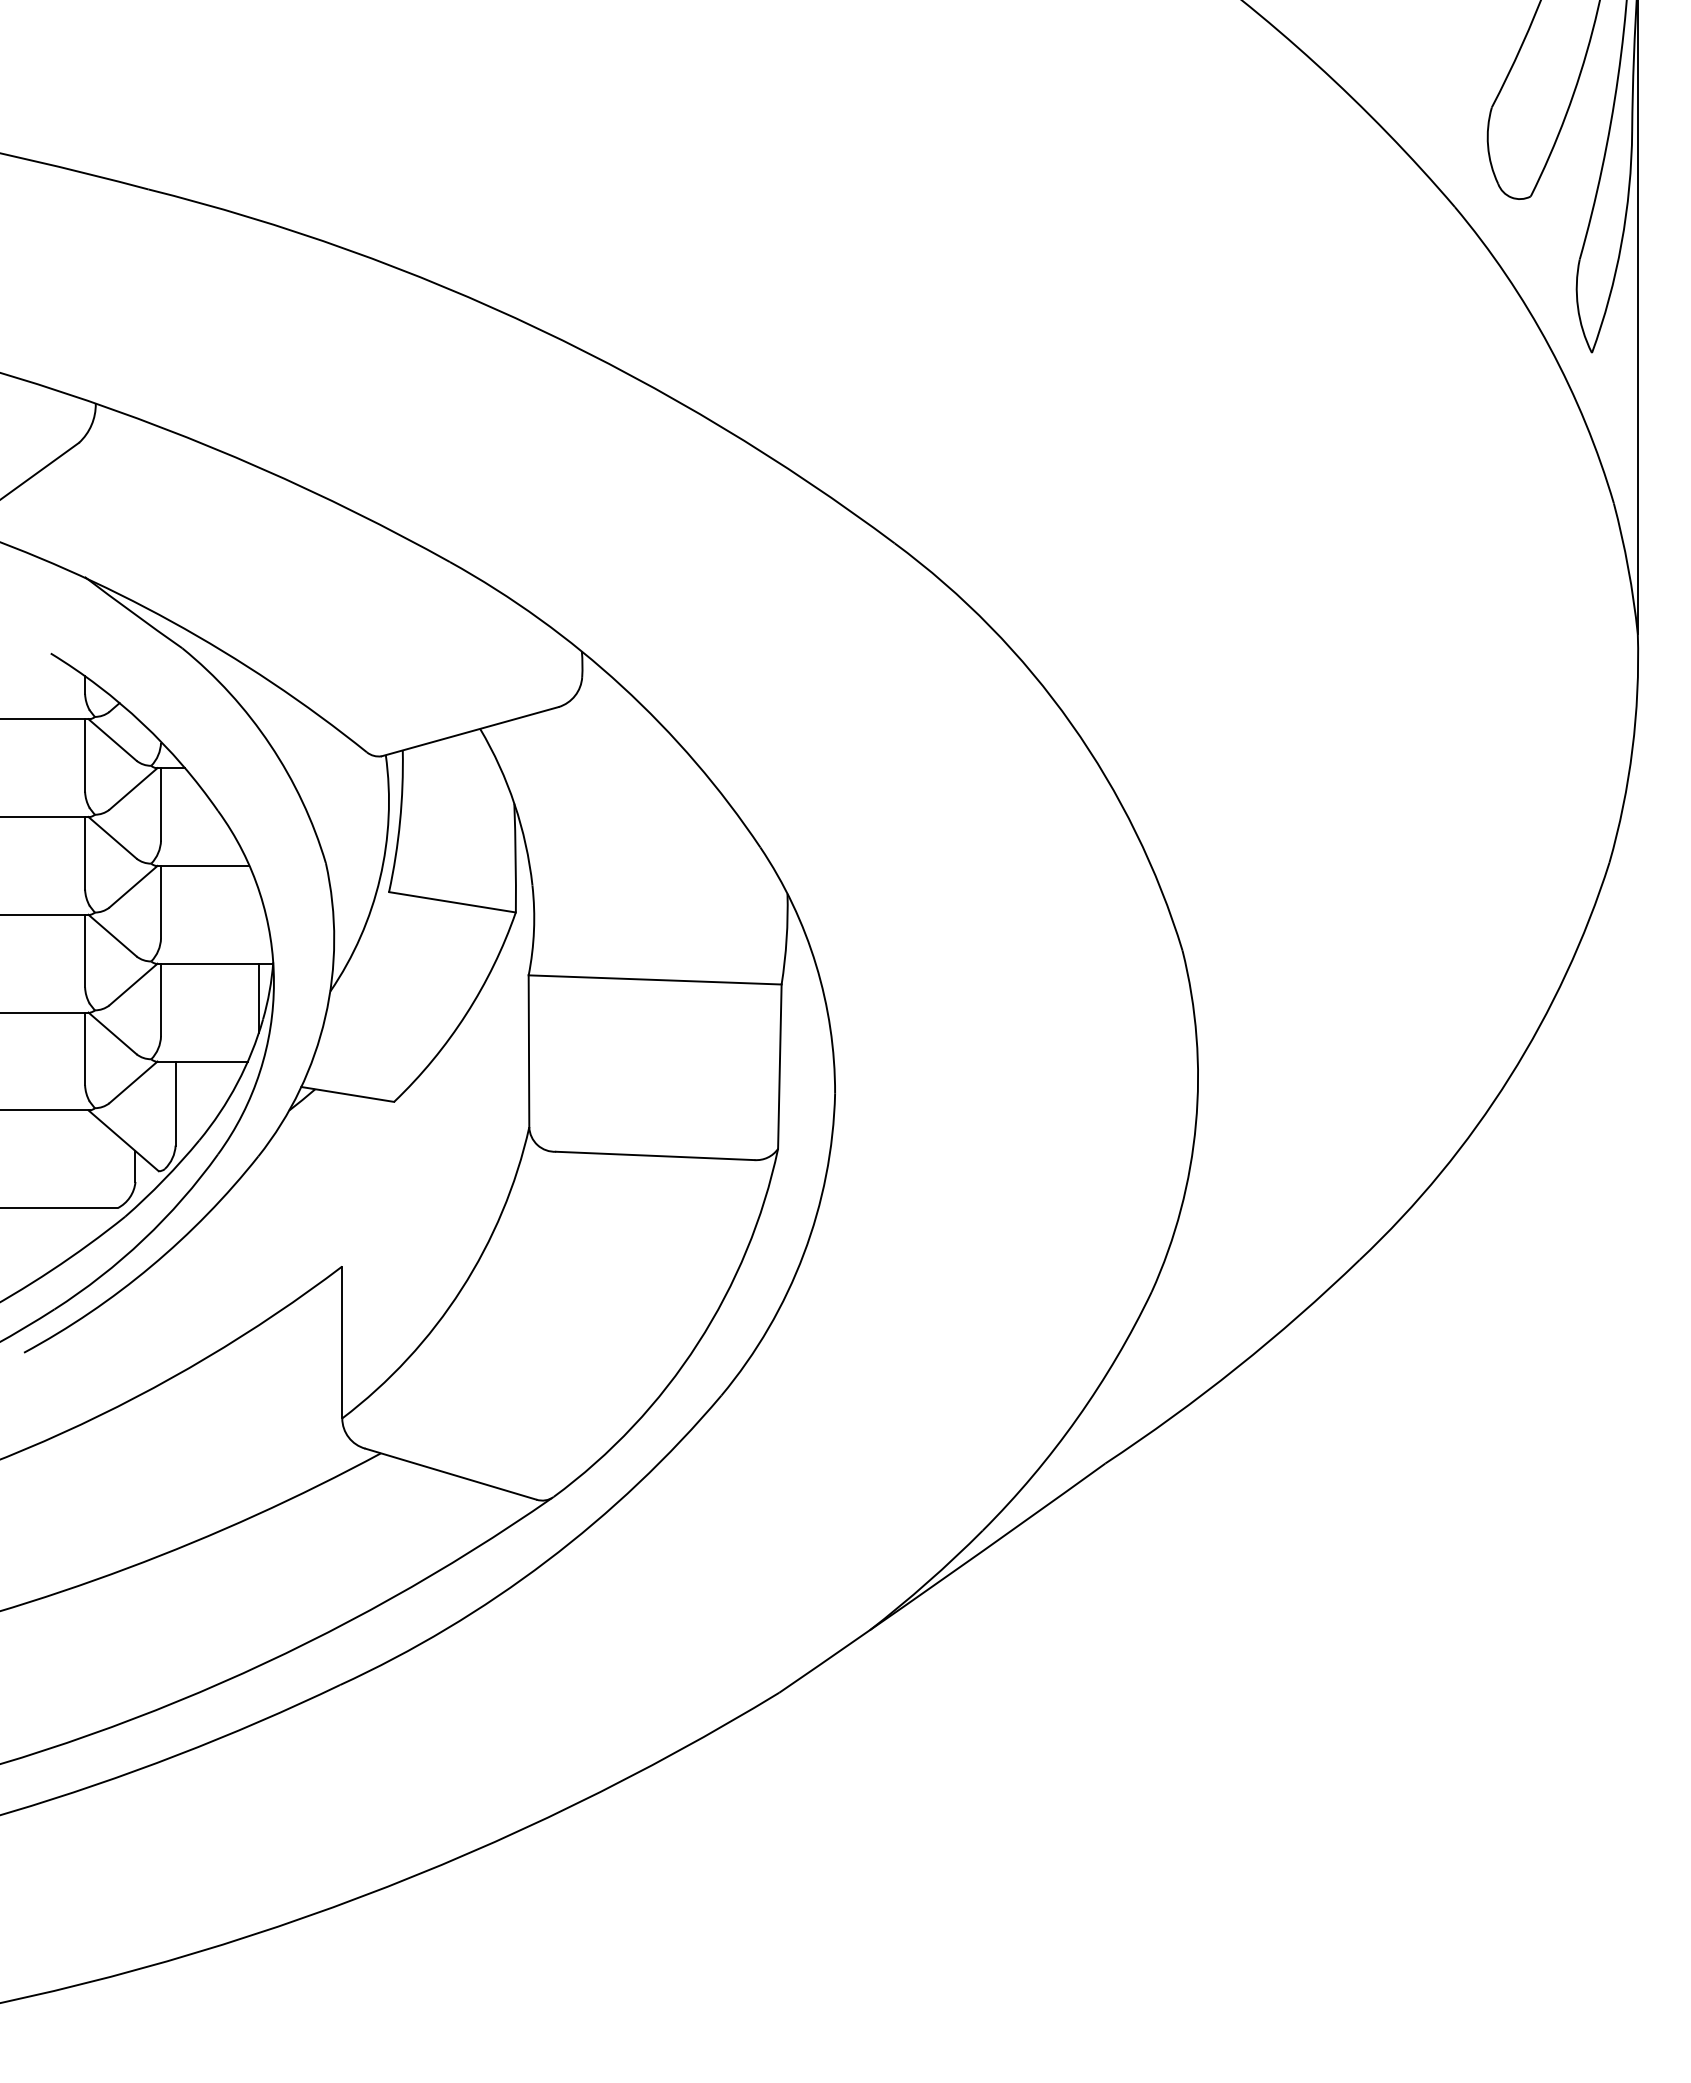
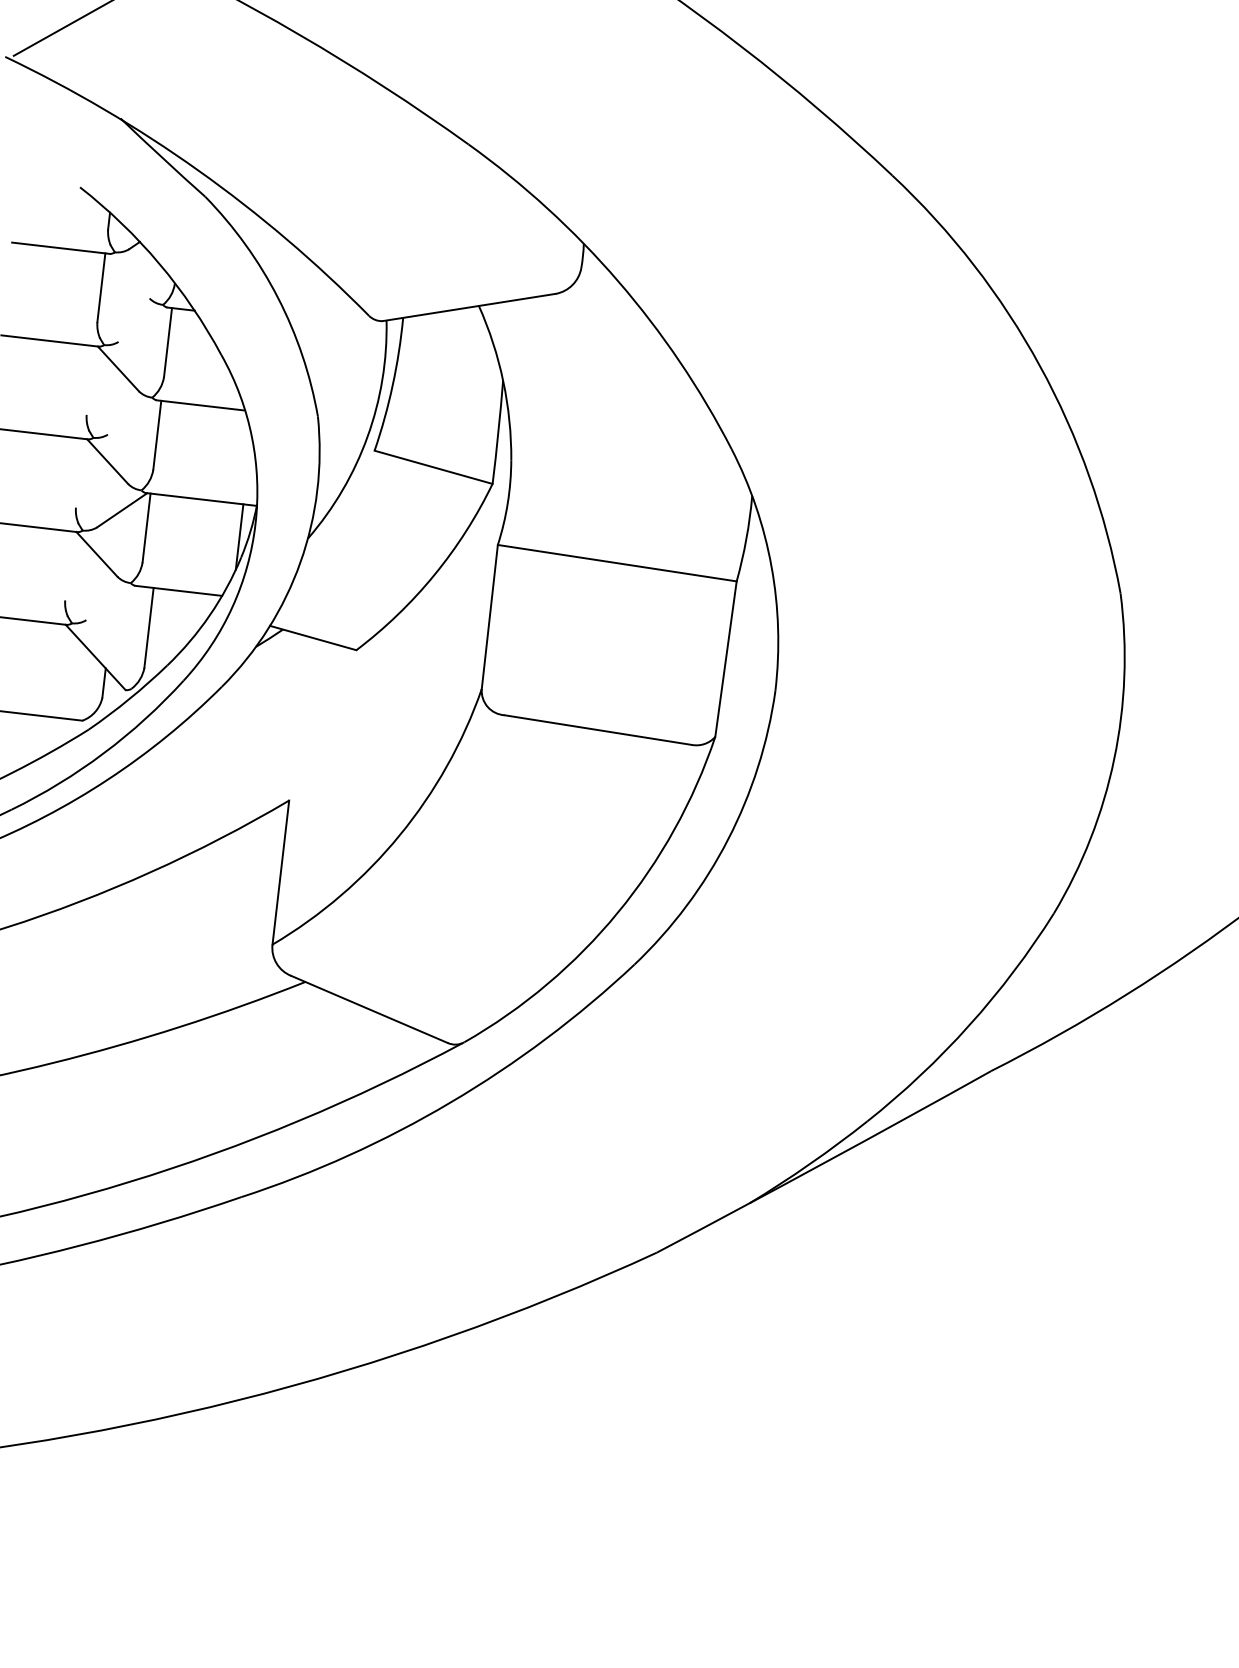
line: (112, 739) -> (129, 275), removed
line: (133, 788) -> (143, 324), removed
line: (85, 853) -> (91, 380), removed
line: (133, 886) -> (132, 417), removed
line: (85, 950) -> (80, 472), removed
line: (85, 1048) -> (69, 565), removed
line: (133, 1082) -> (111, 603), removed

